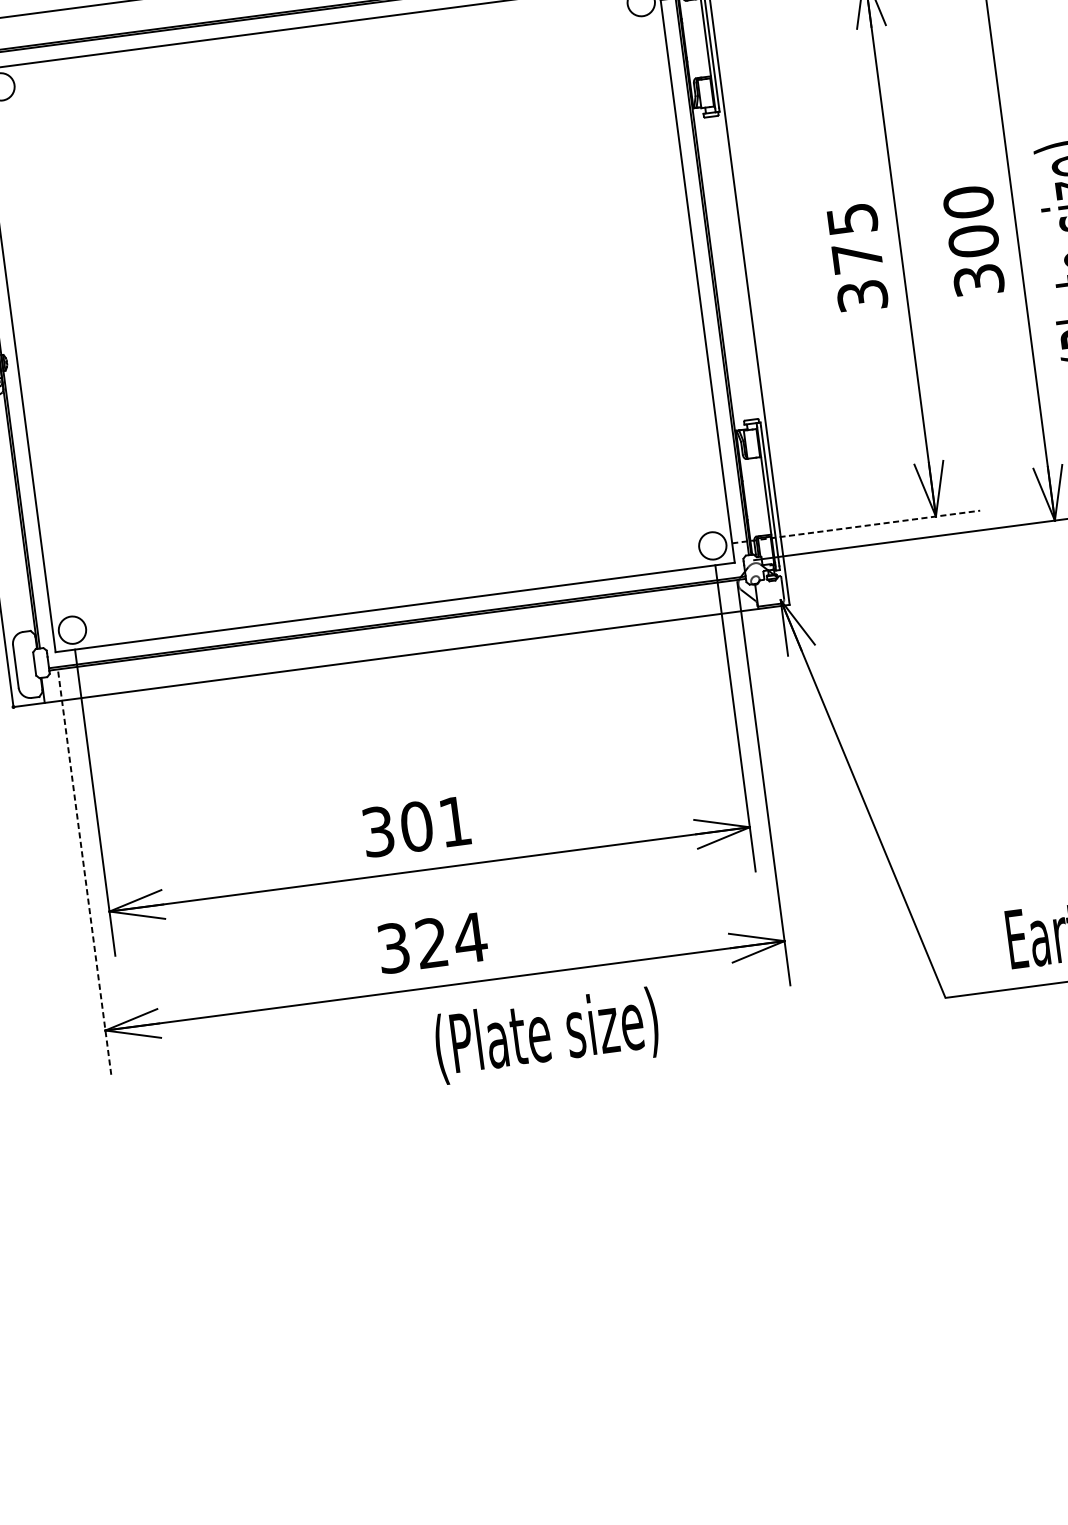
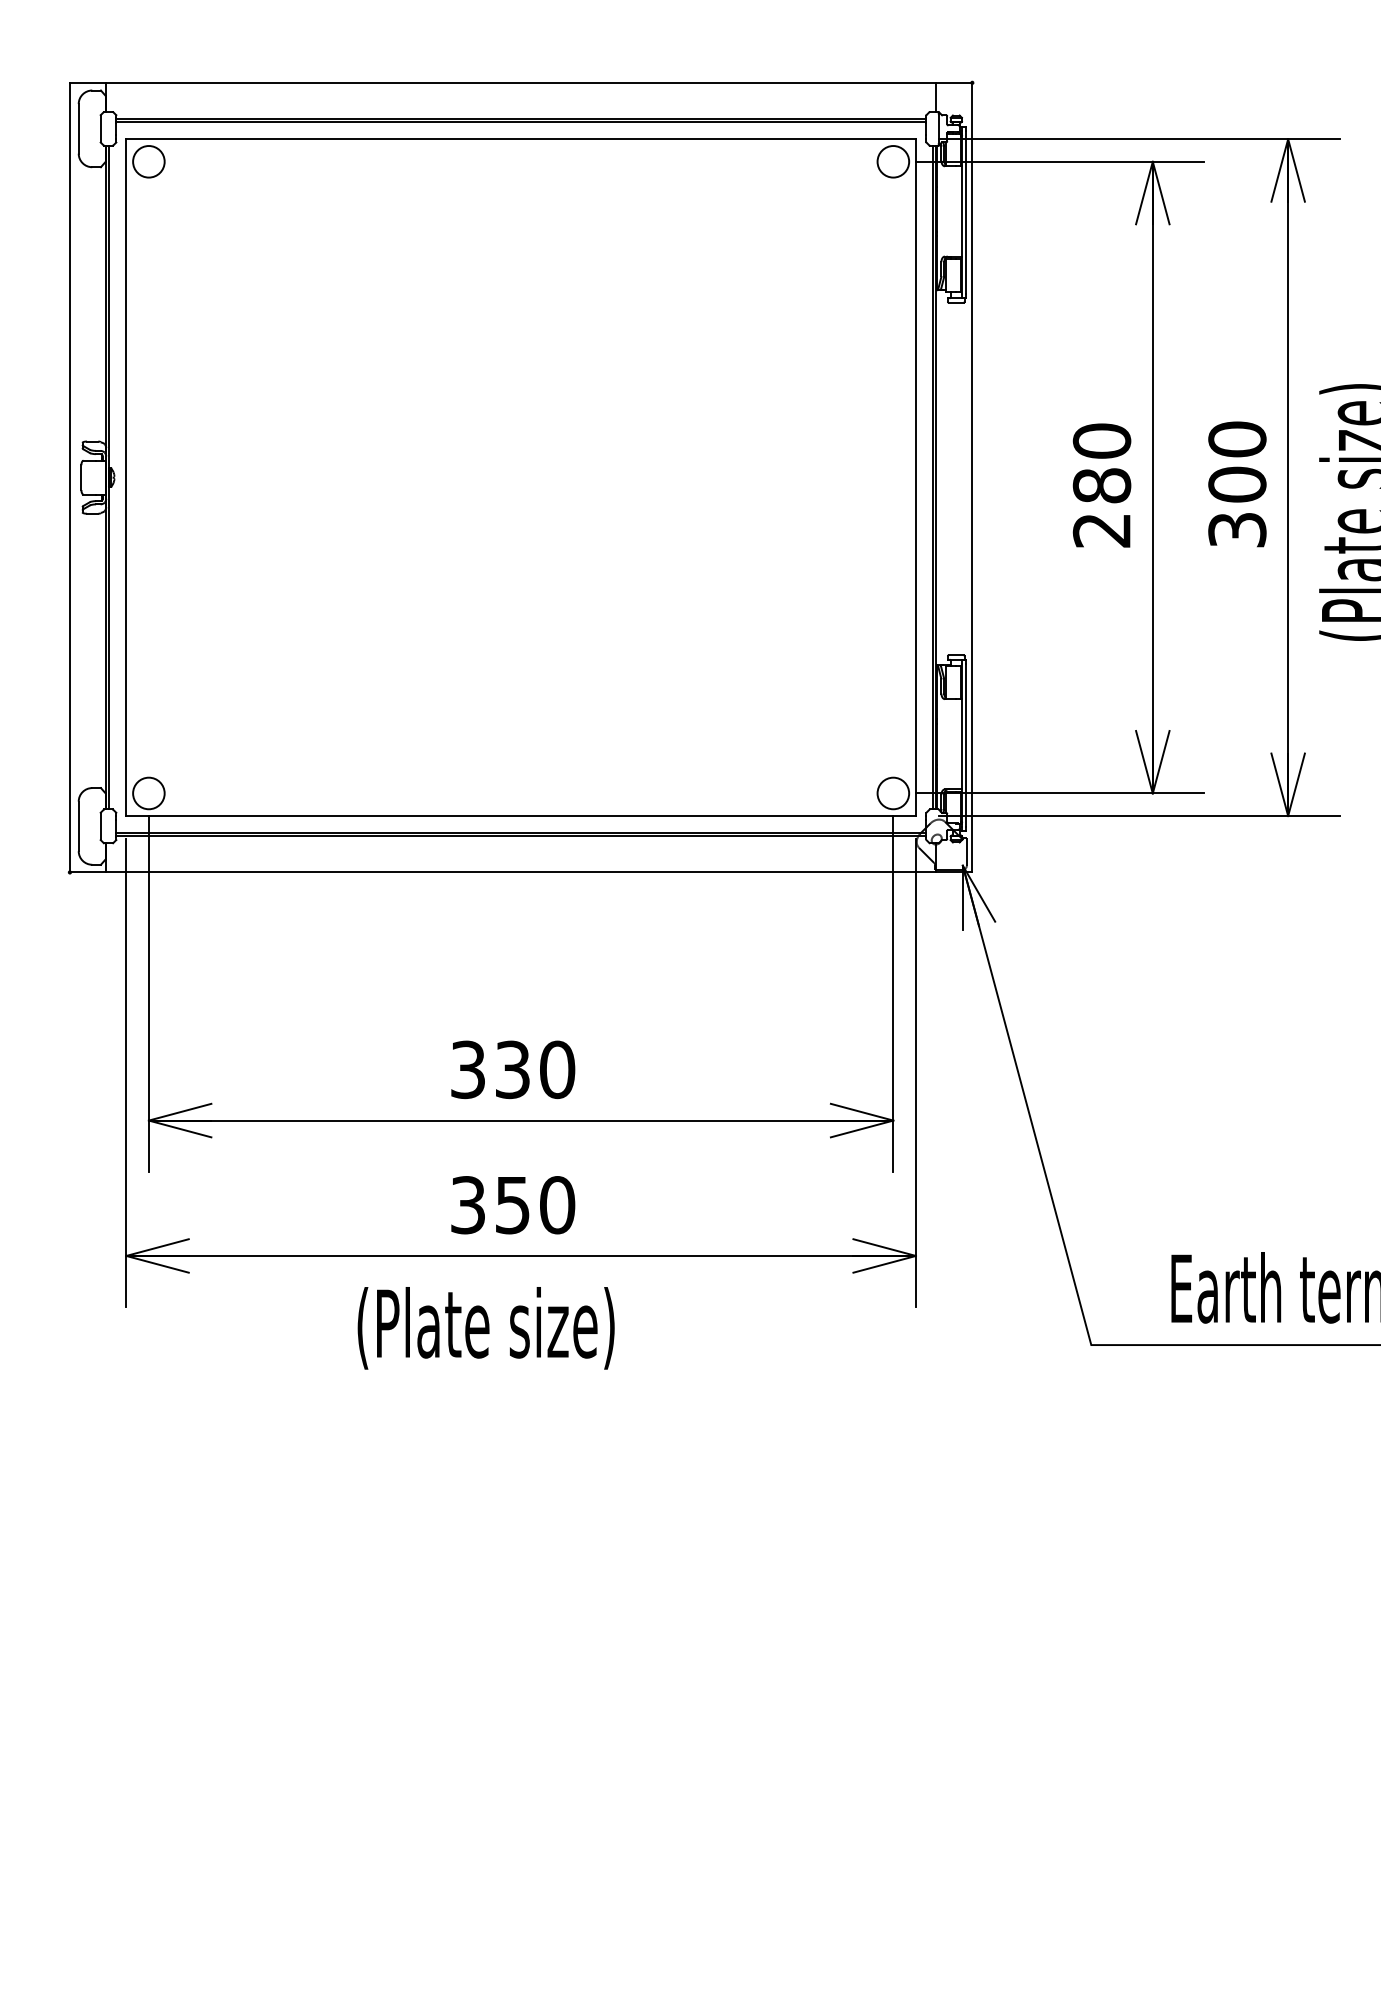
text: (856, 257) -> (1101, 485), 375 -> 280
line: (856, 527) -> (1060, 793), dashed -> solid
text: (436, 823) -> (535, 1069), 301 -> 330
line: (84, 873) -> (126, 1073), dashed -> solid
text: (451, 940) -> (535, 1205), 324 -> 350
text: (546, 1035) -> (485, 1328), moved

